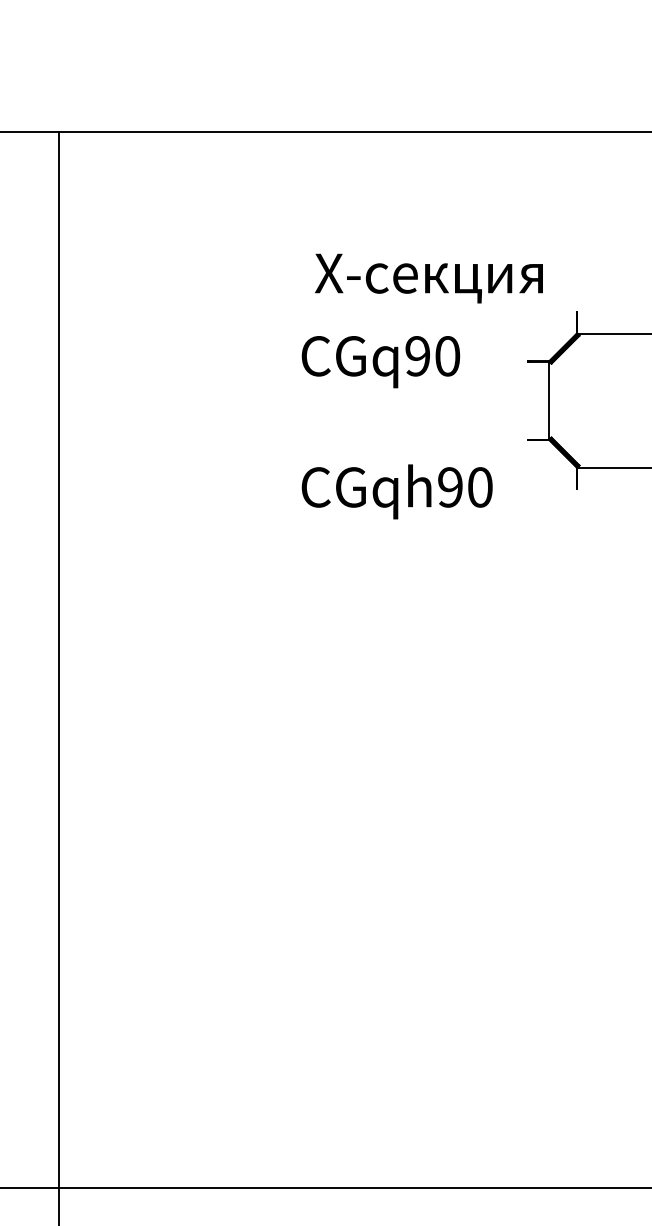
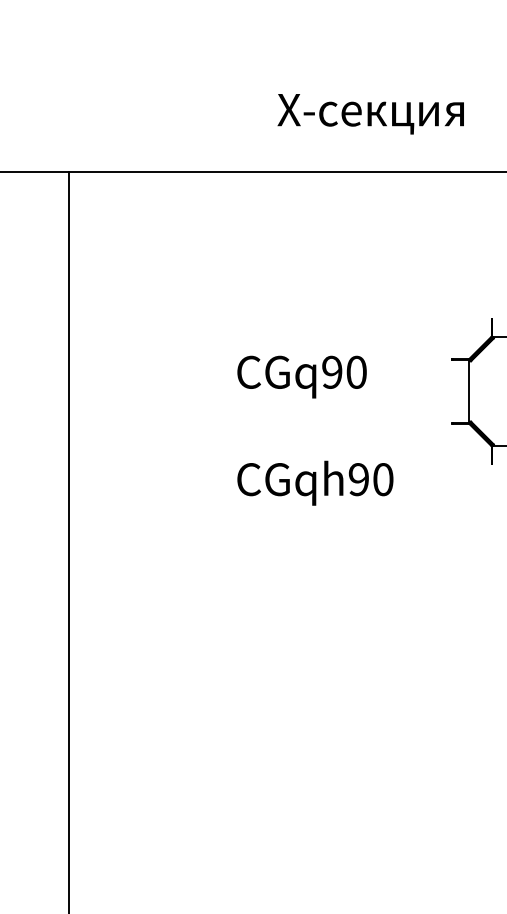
text: (428, 278) -> (370, 114), moved
text: (396, 427) -> (314, 430), moved

